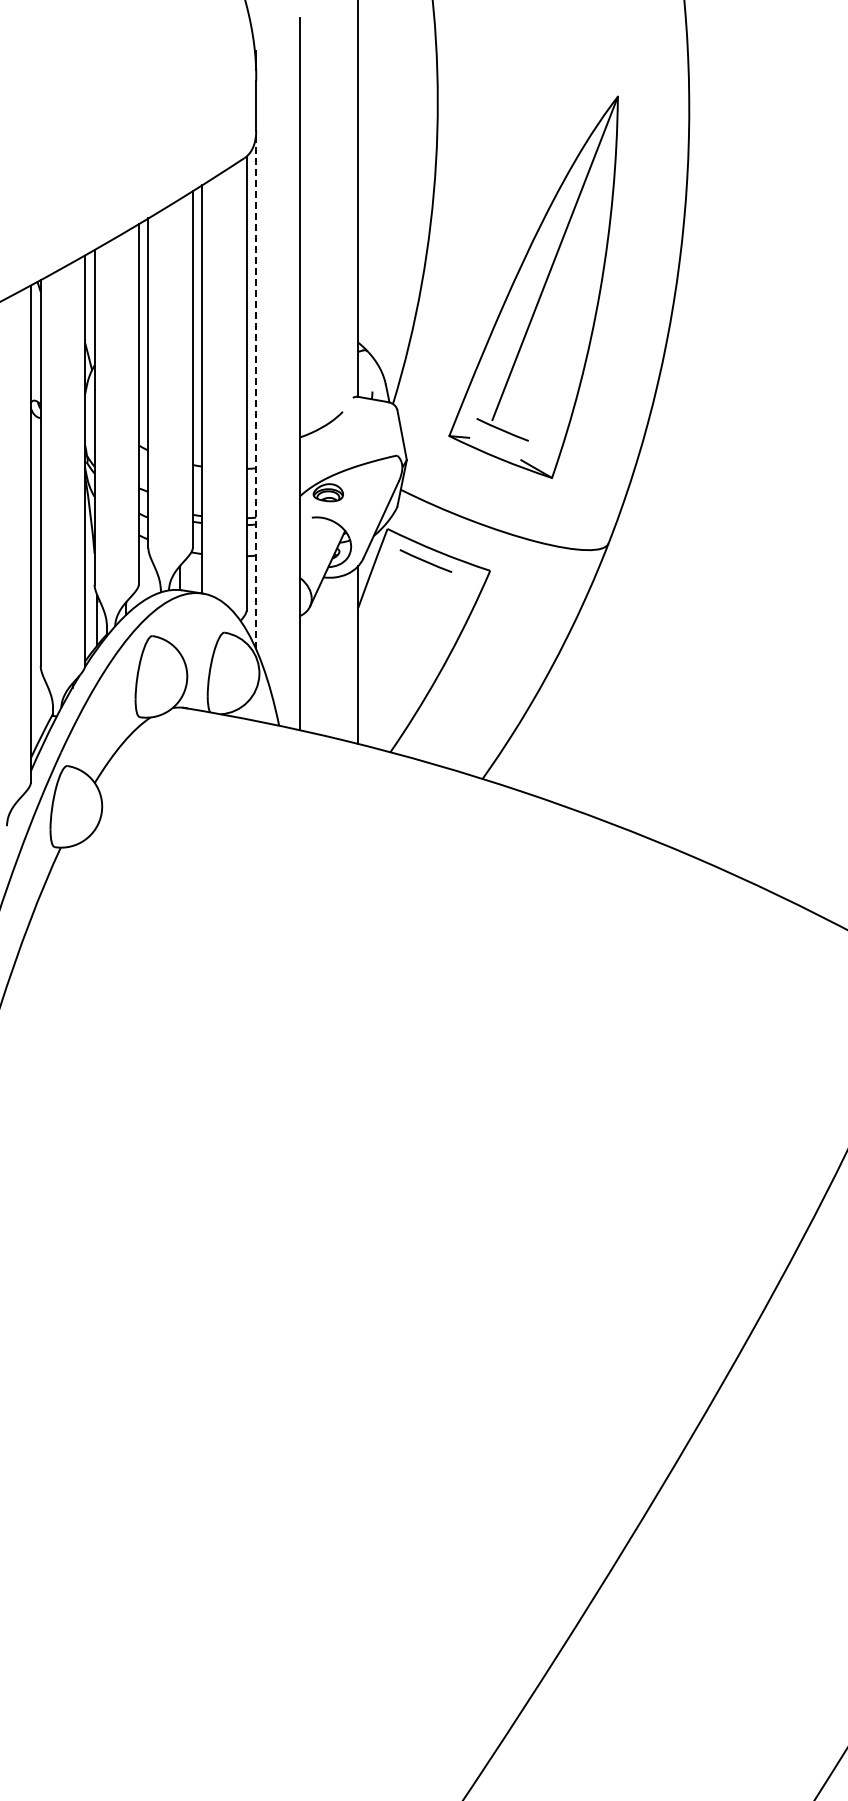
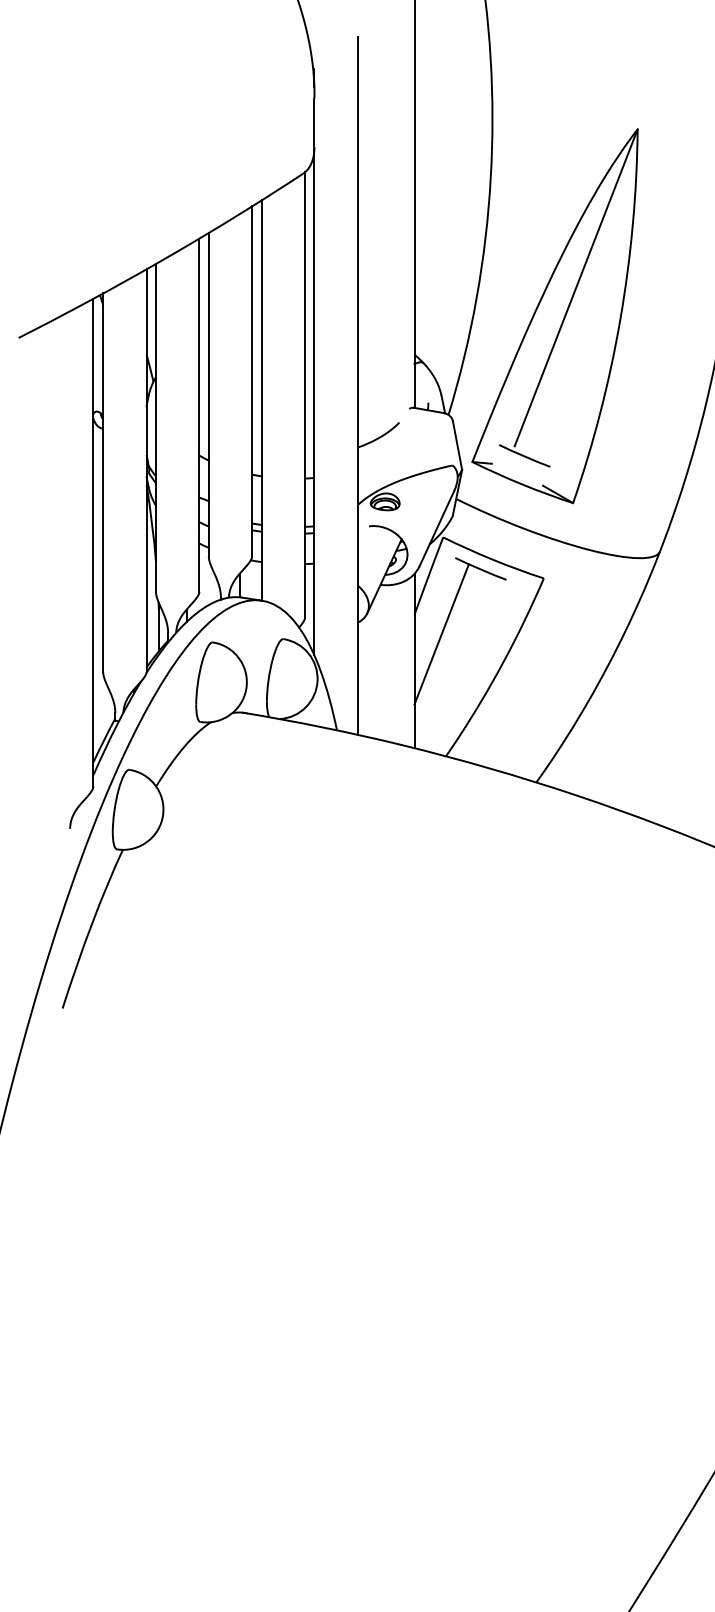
part: (533, 286) -> (554, 315), moved
line: (256, 390) -> (314, 401), dashed -> solid
line: (385, 627) -> (441, 634), added

